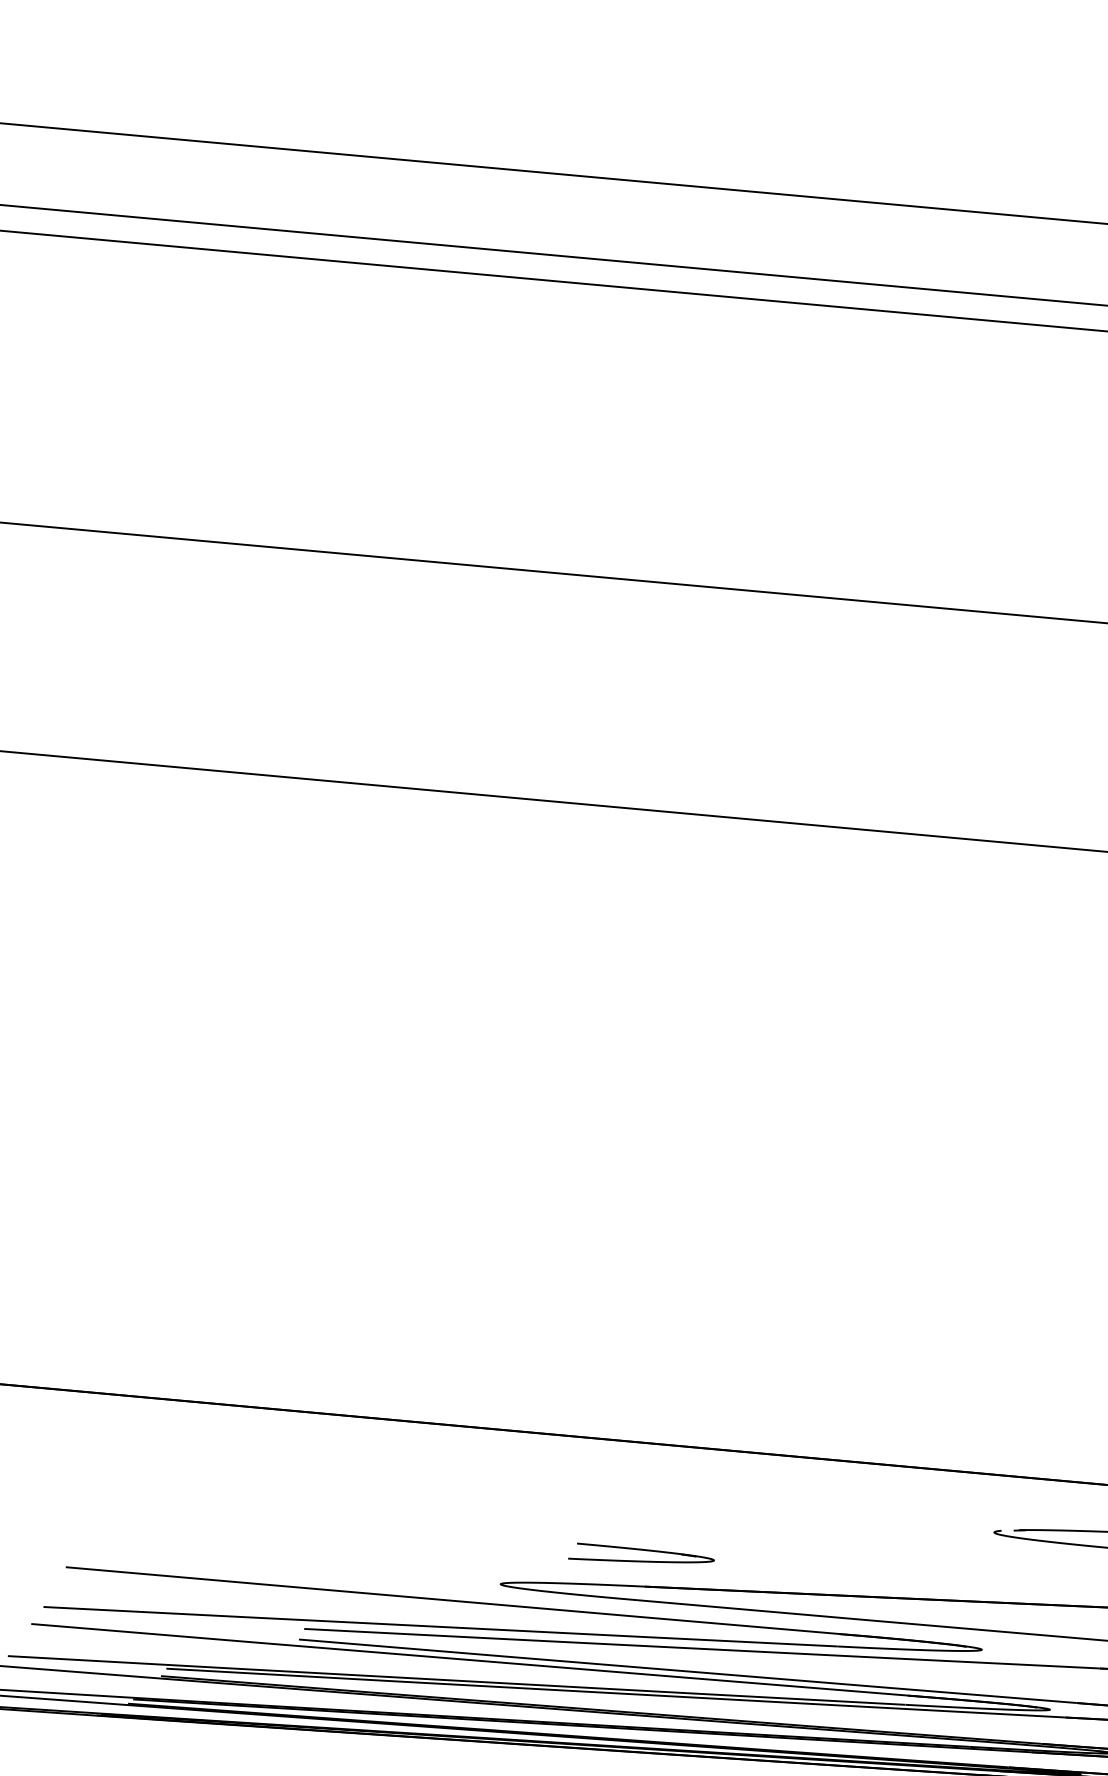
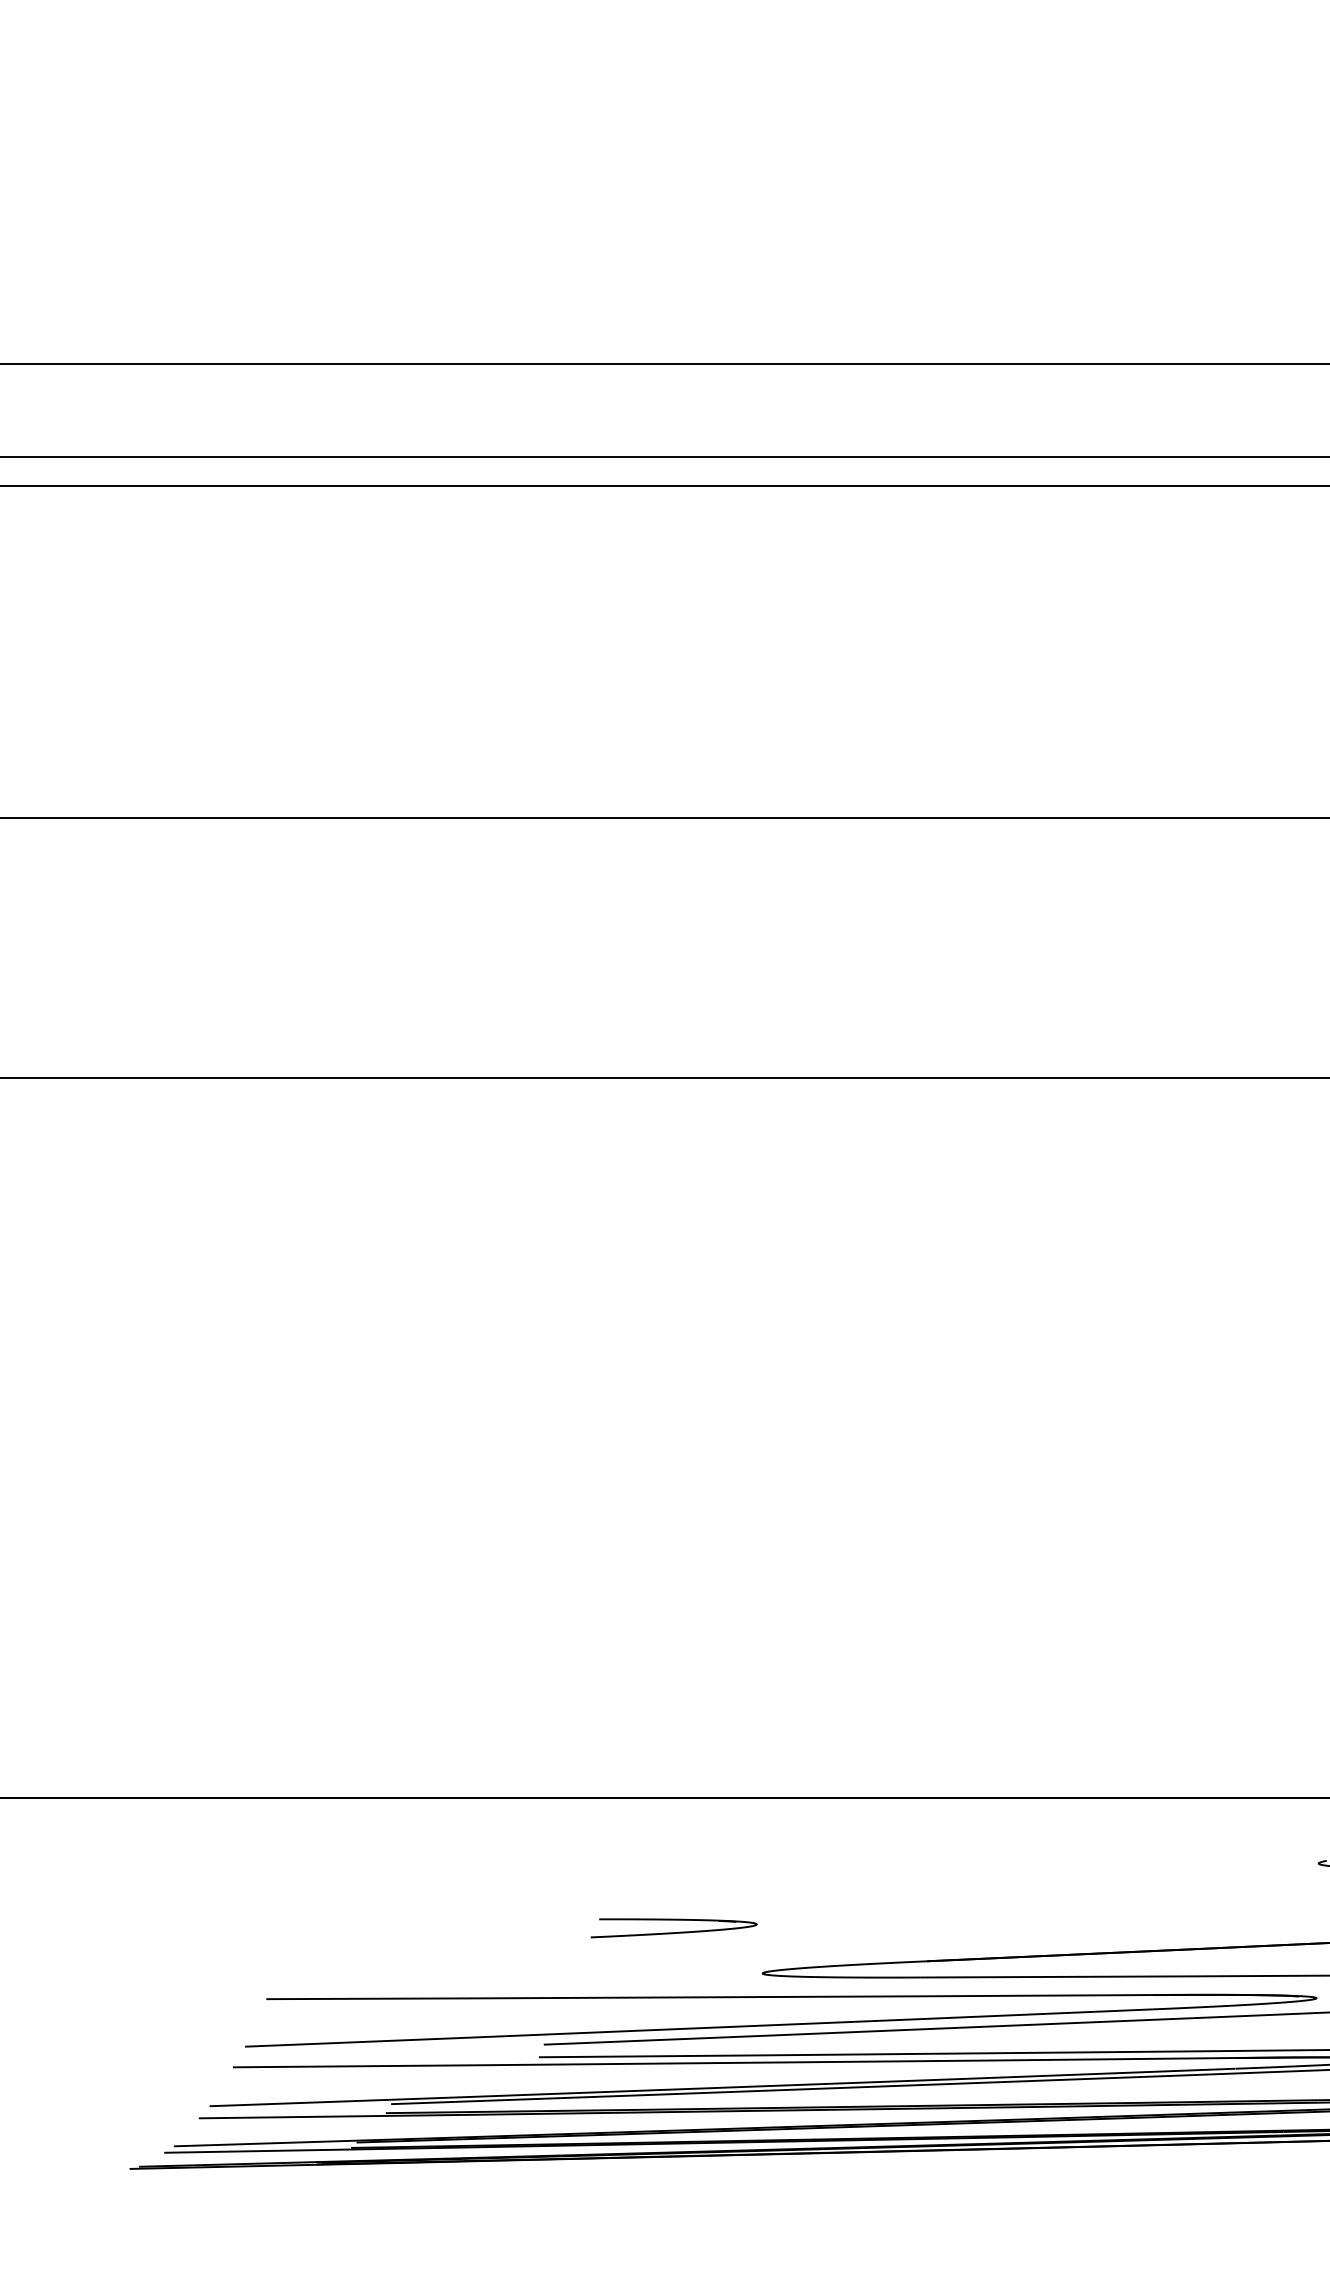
part: (641, 1557) -> (673, 1928), moved

